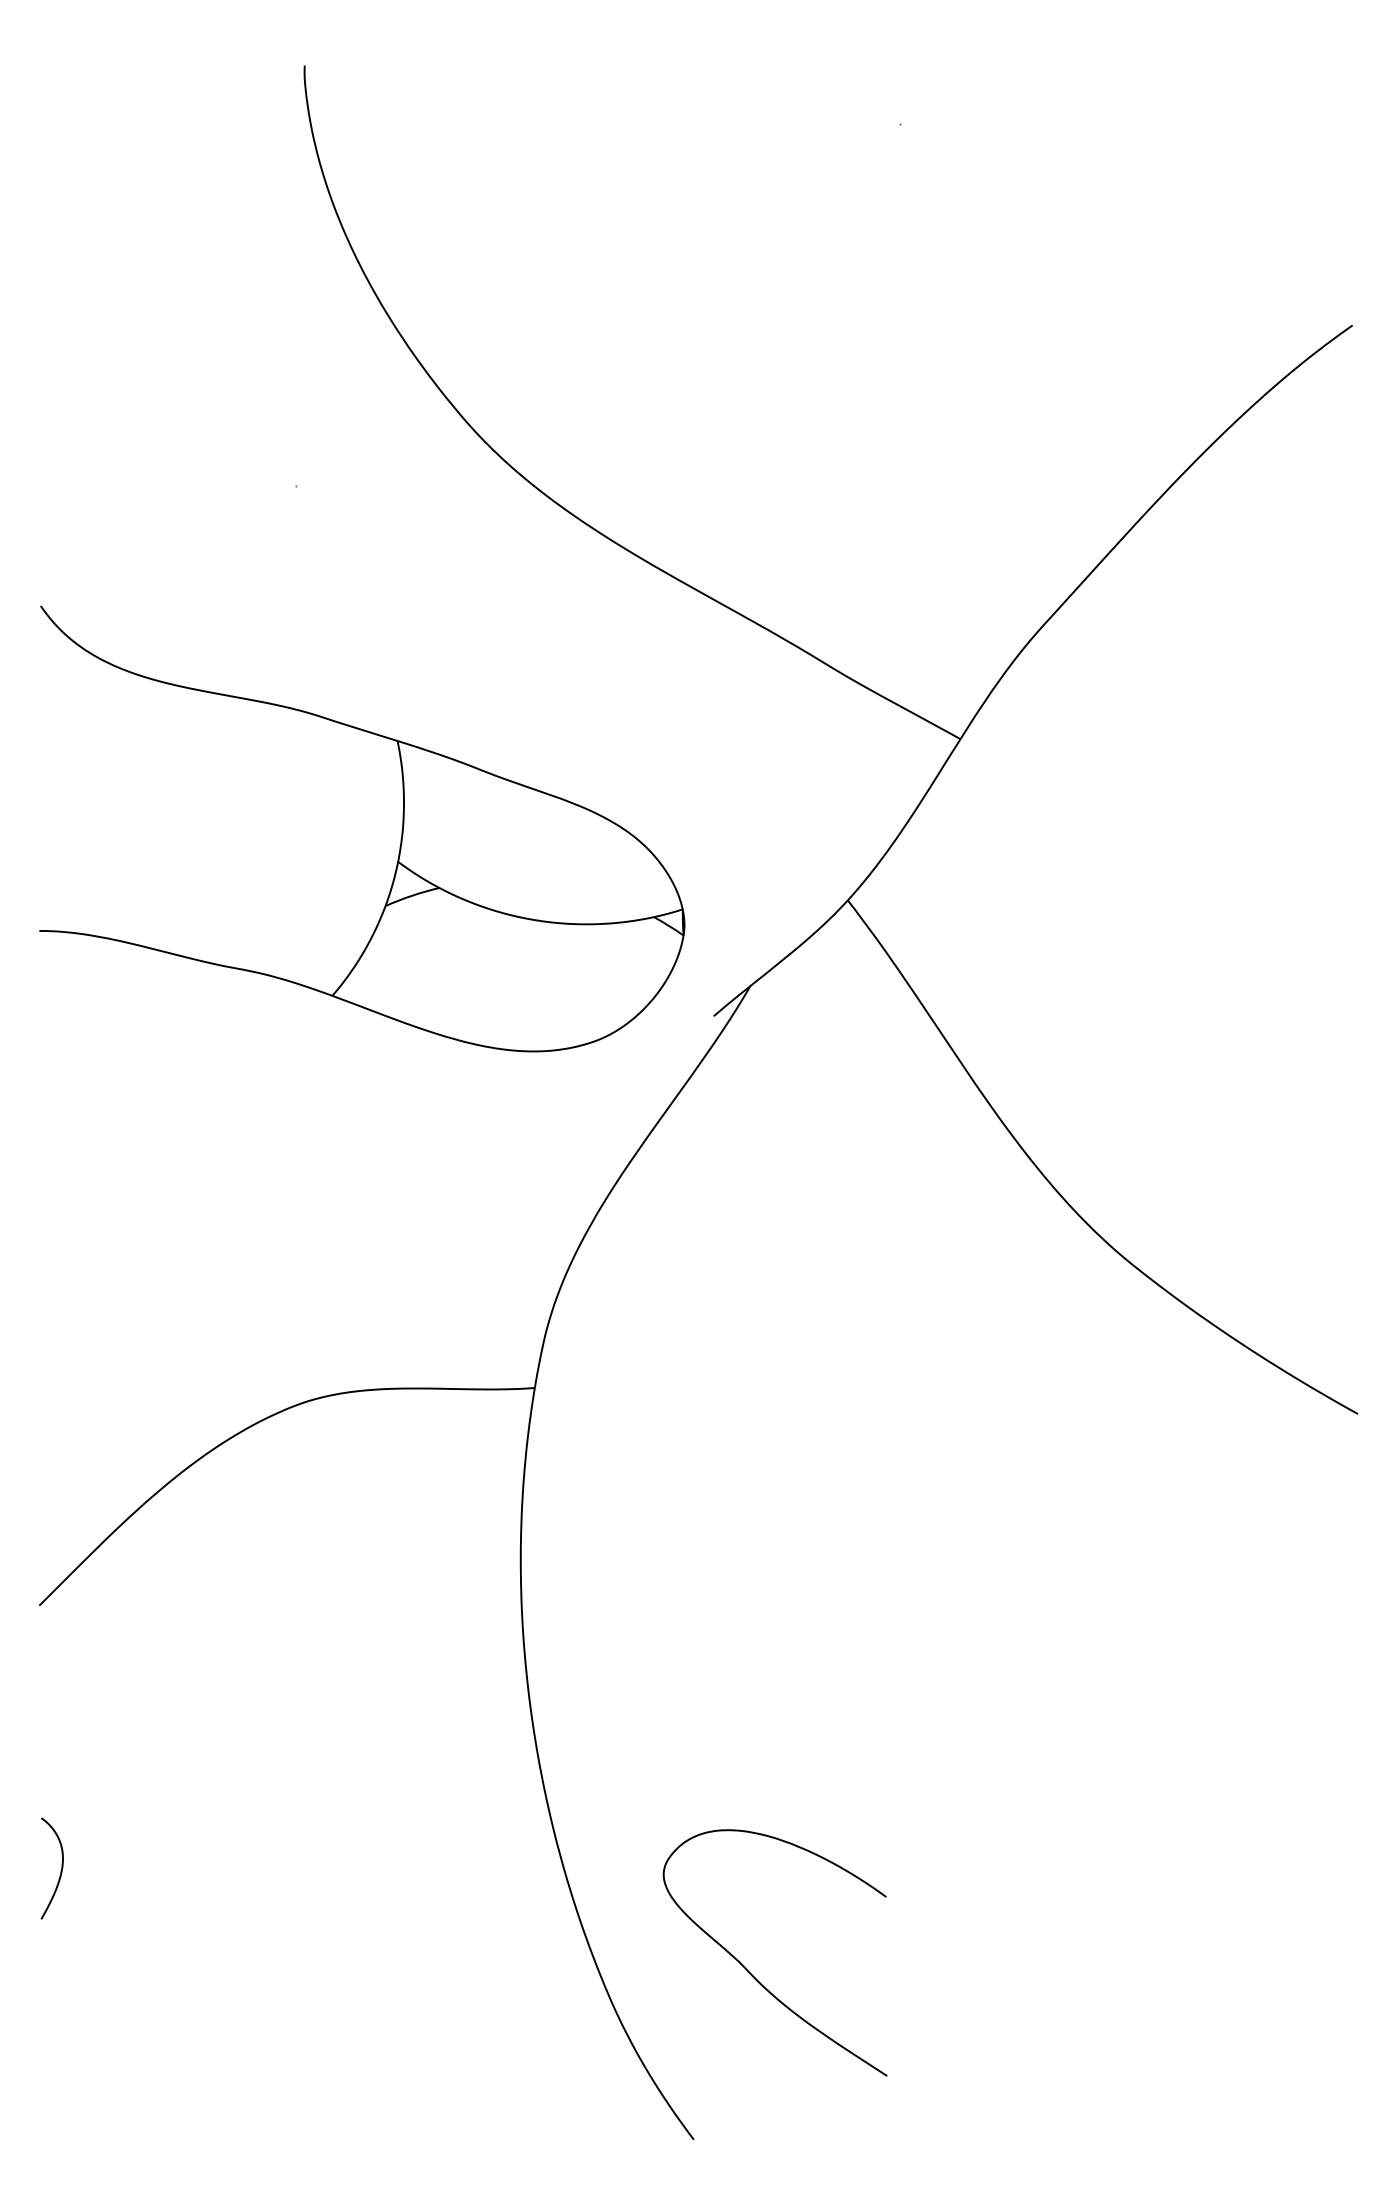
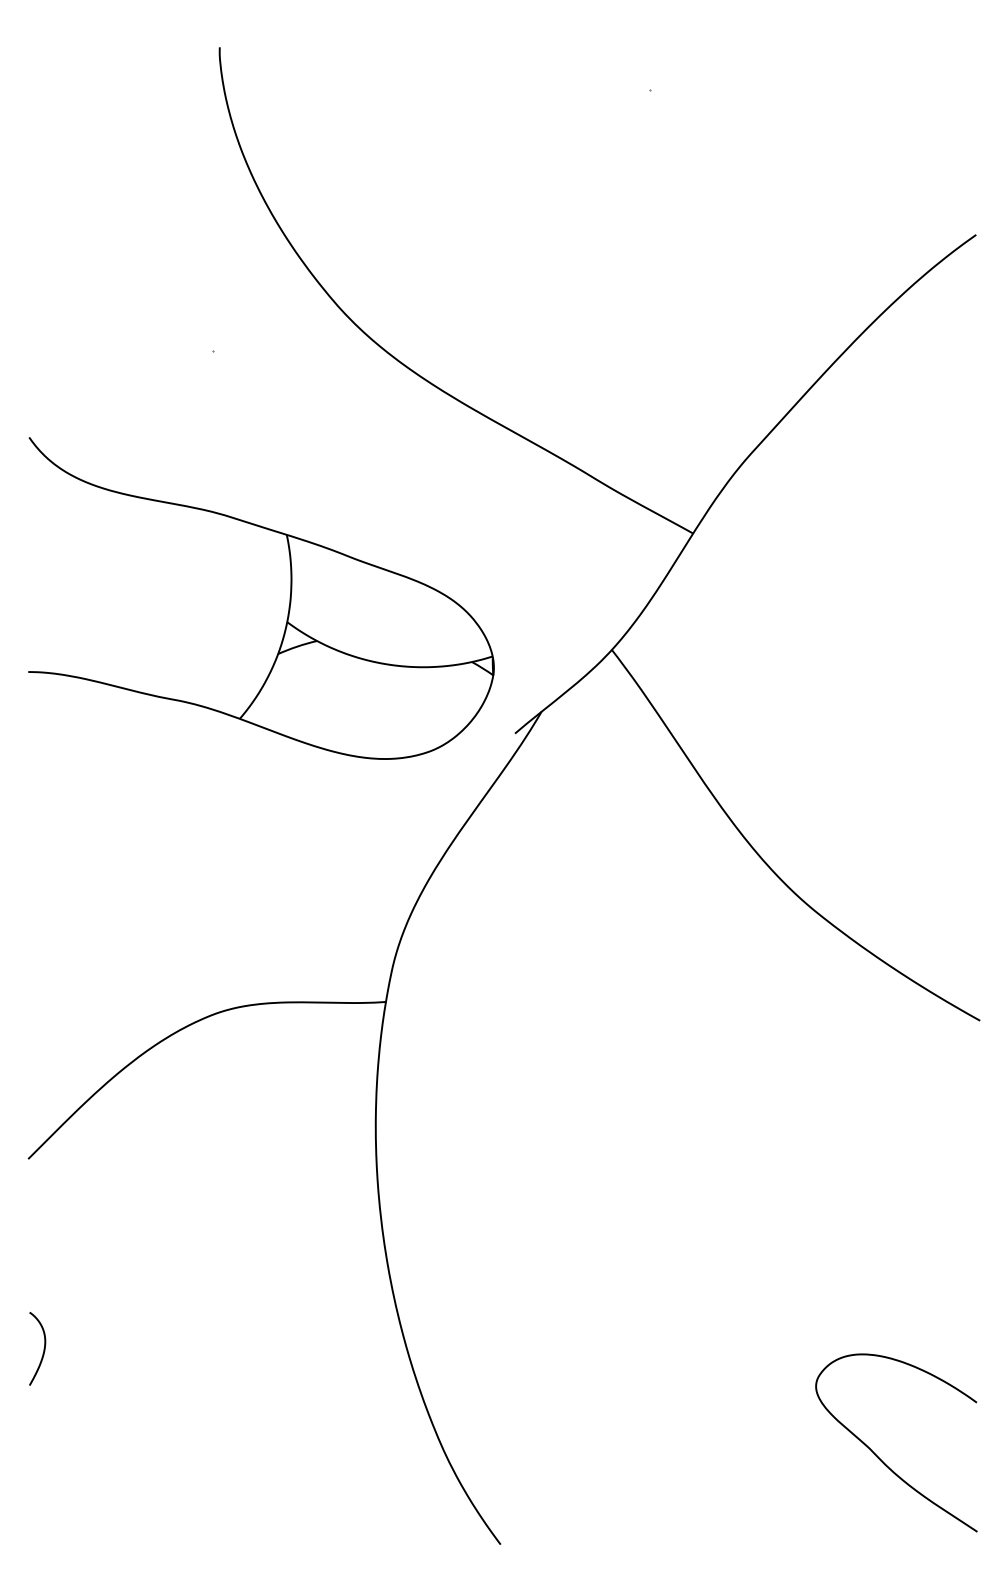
curve: (752, 1974) -> (880, 1458), moved

